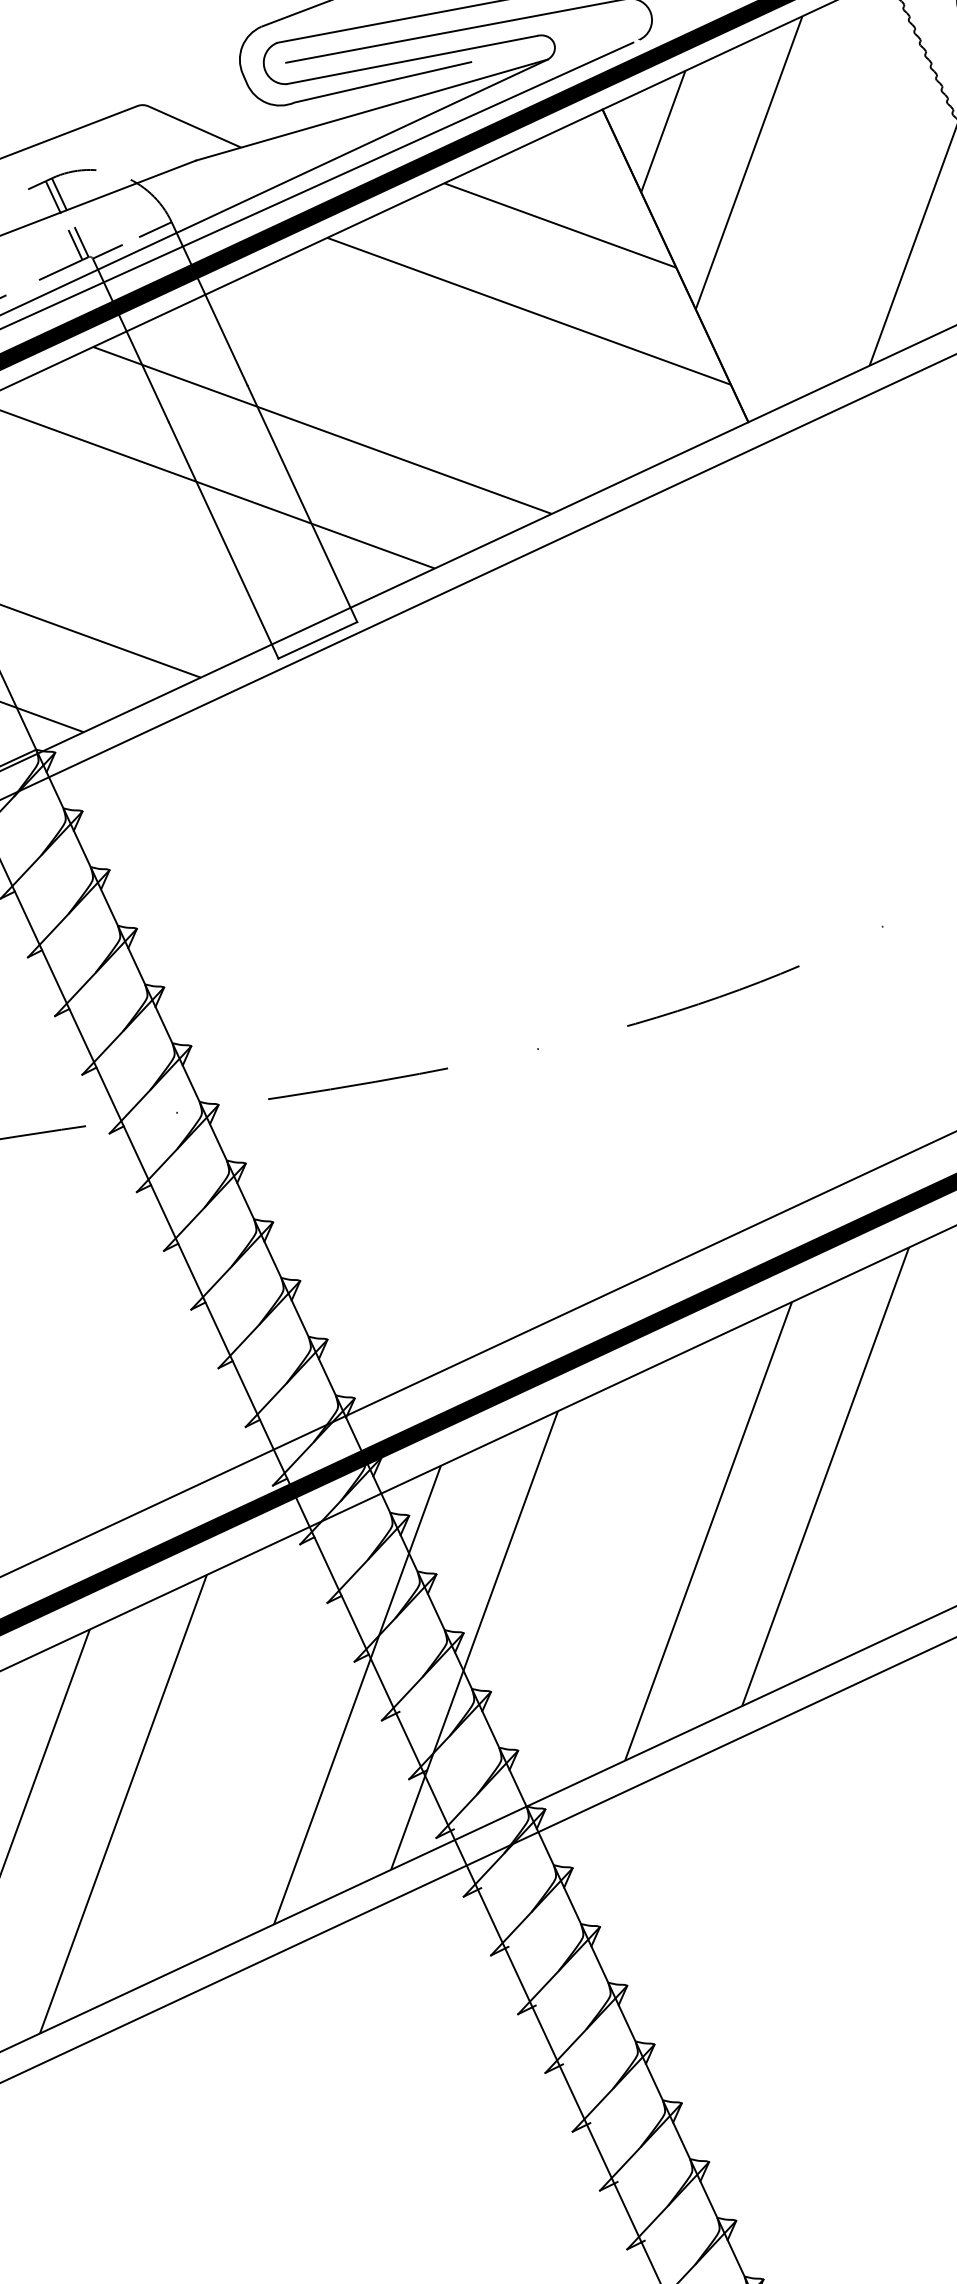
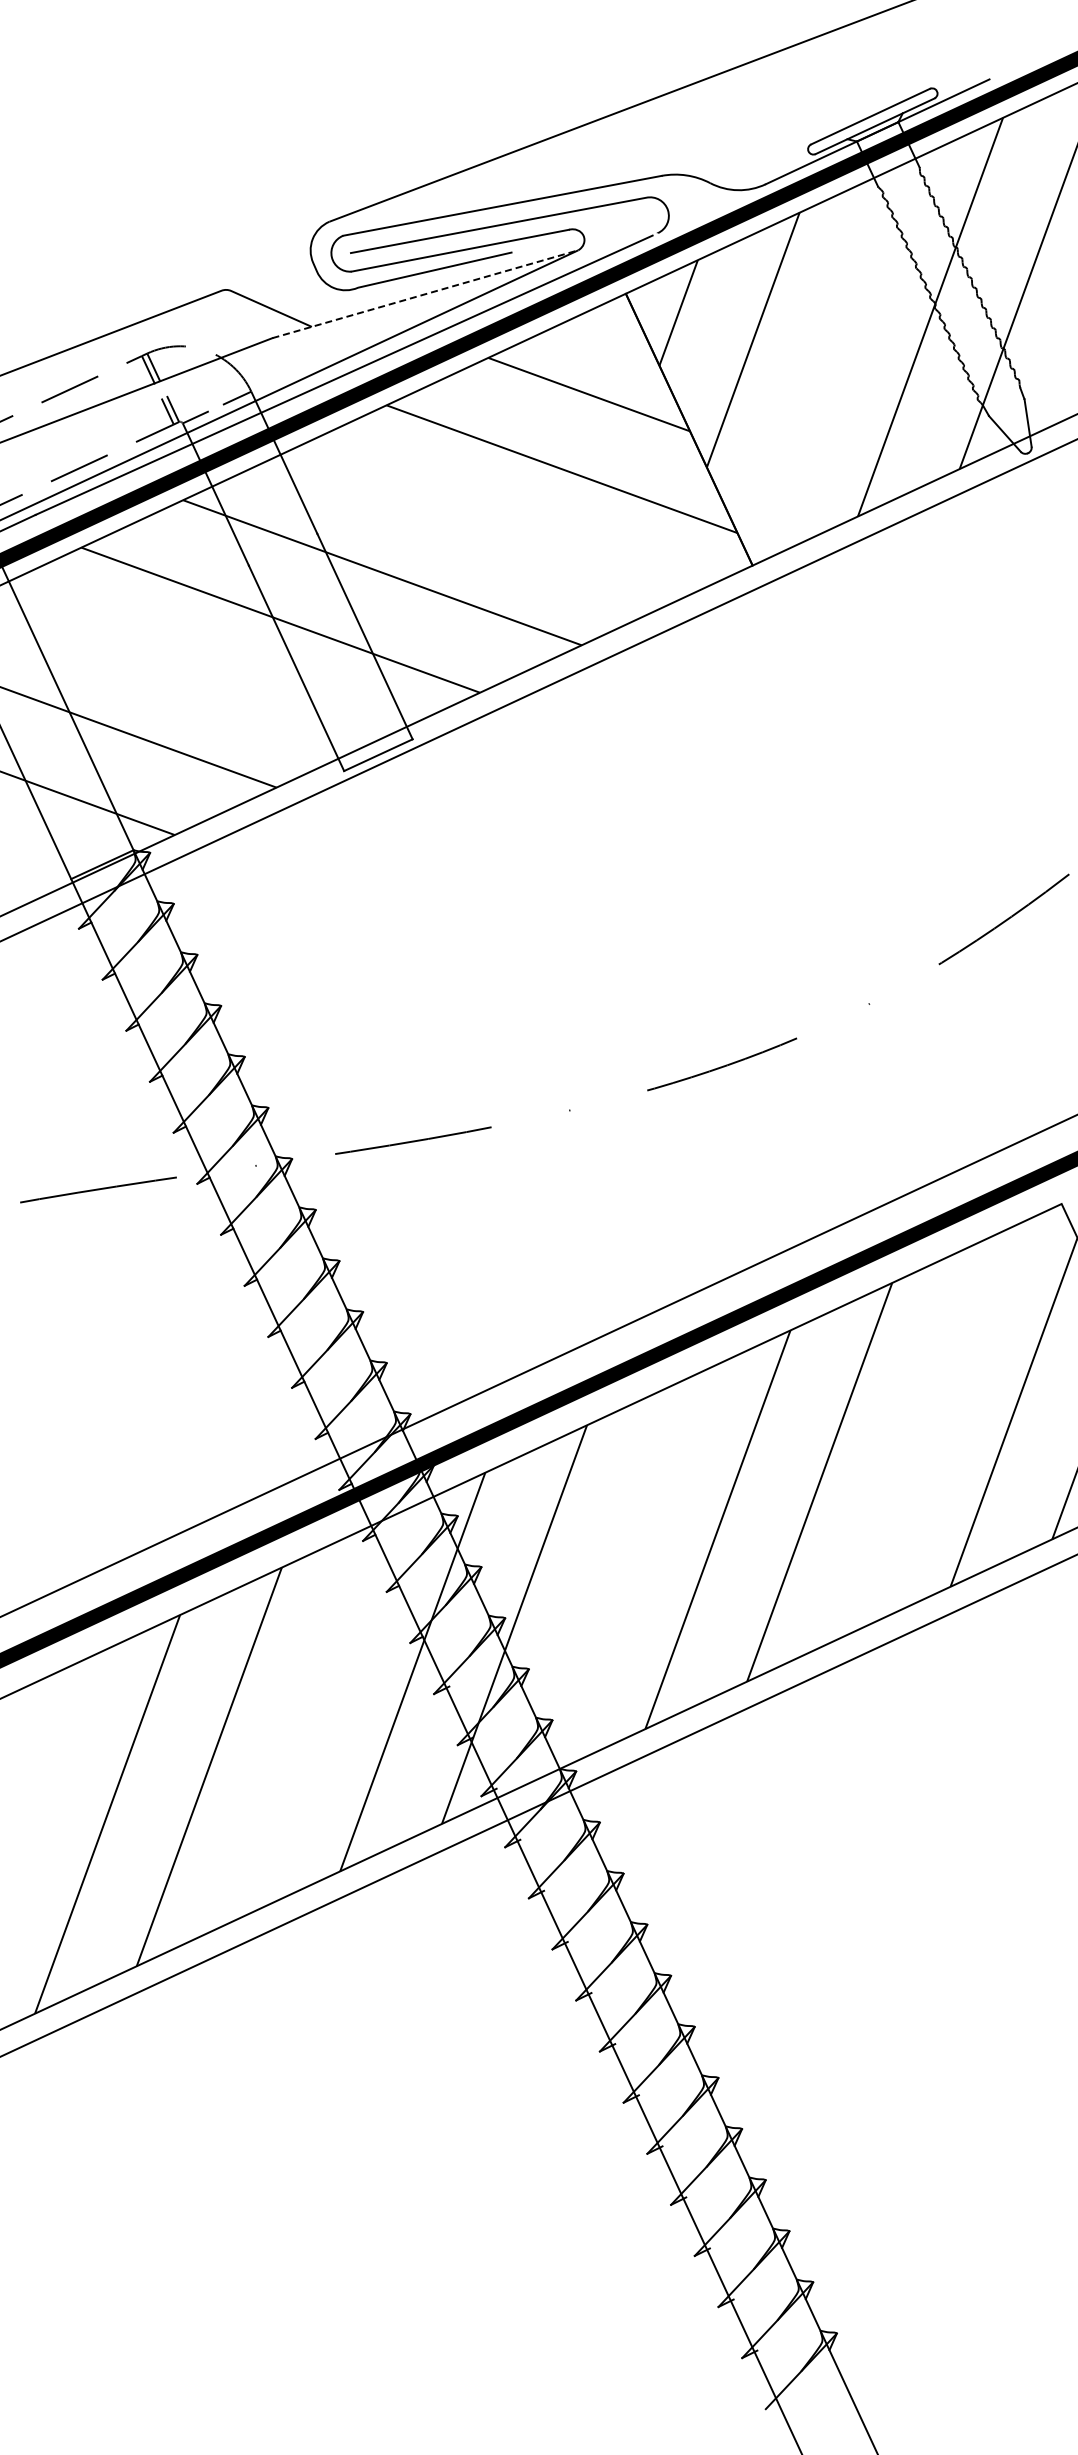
line: (372, 110) -> (425, 294), solid -> dashed

